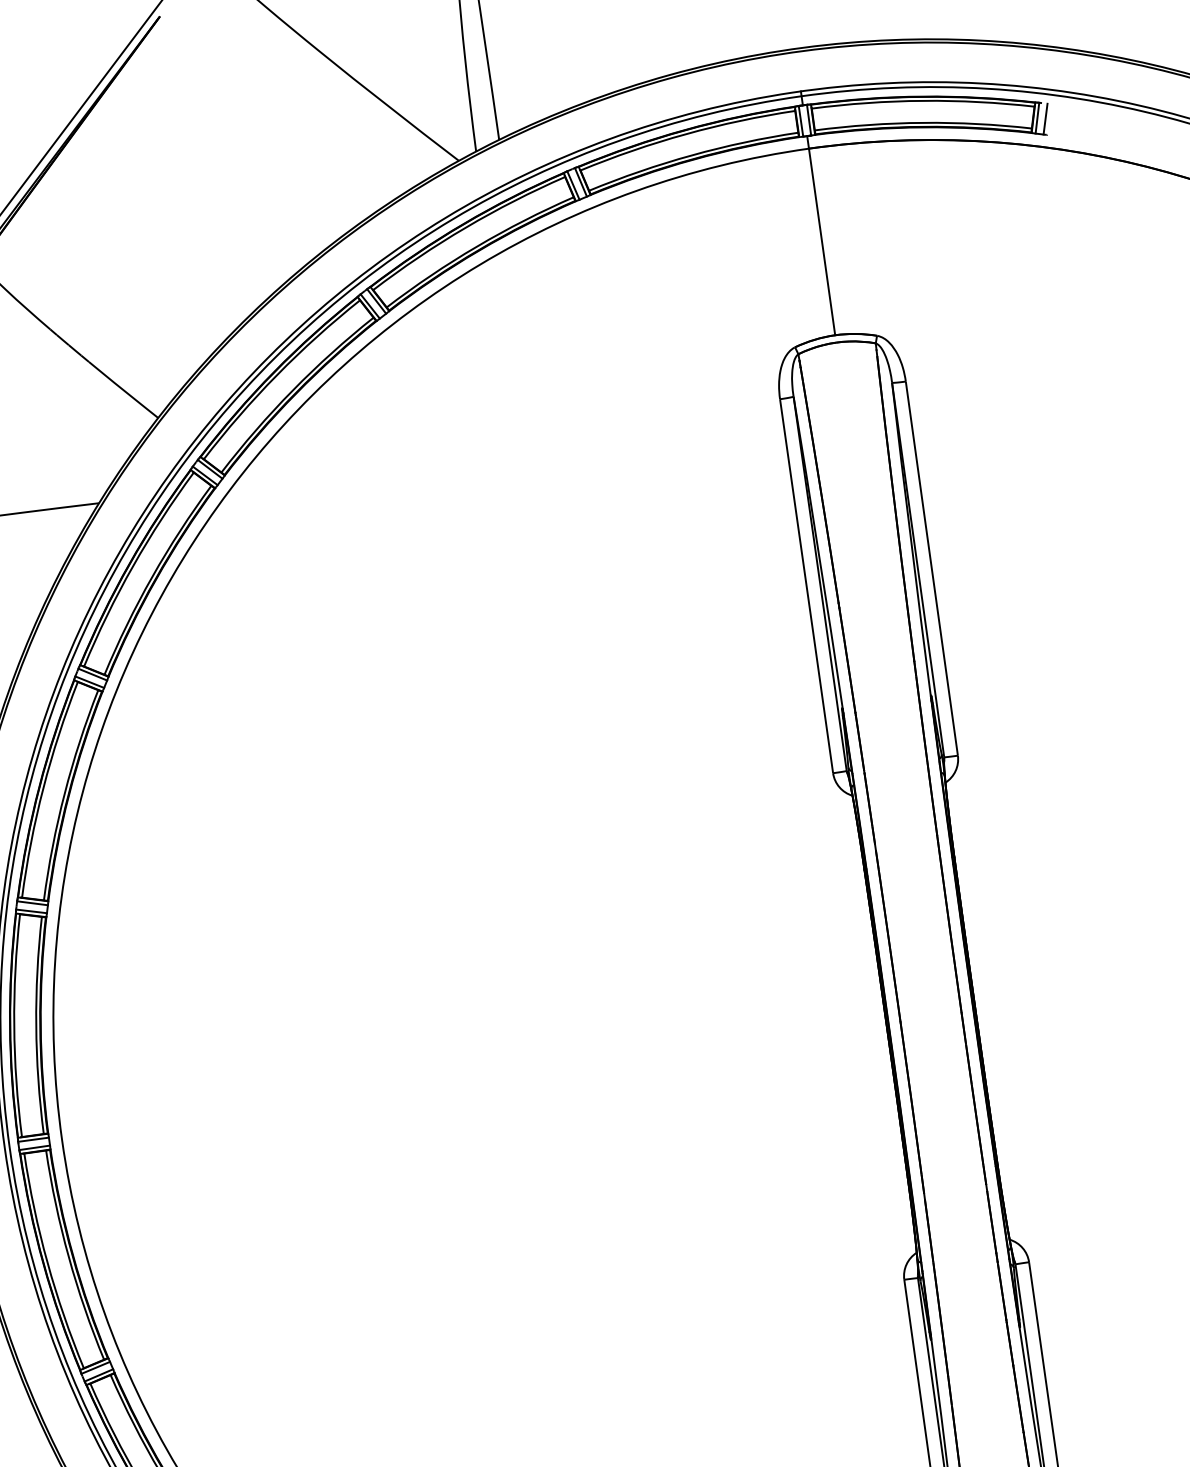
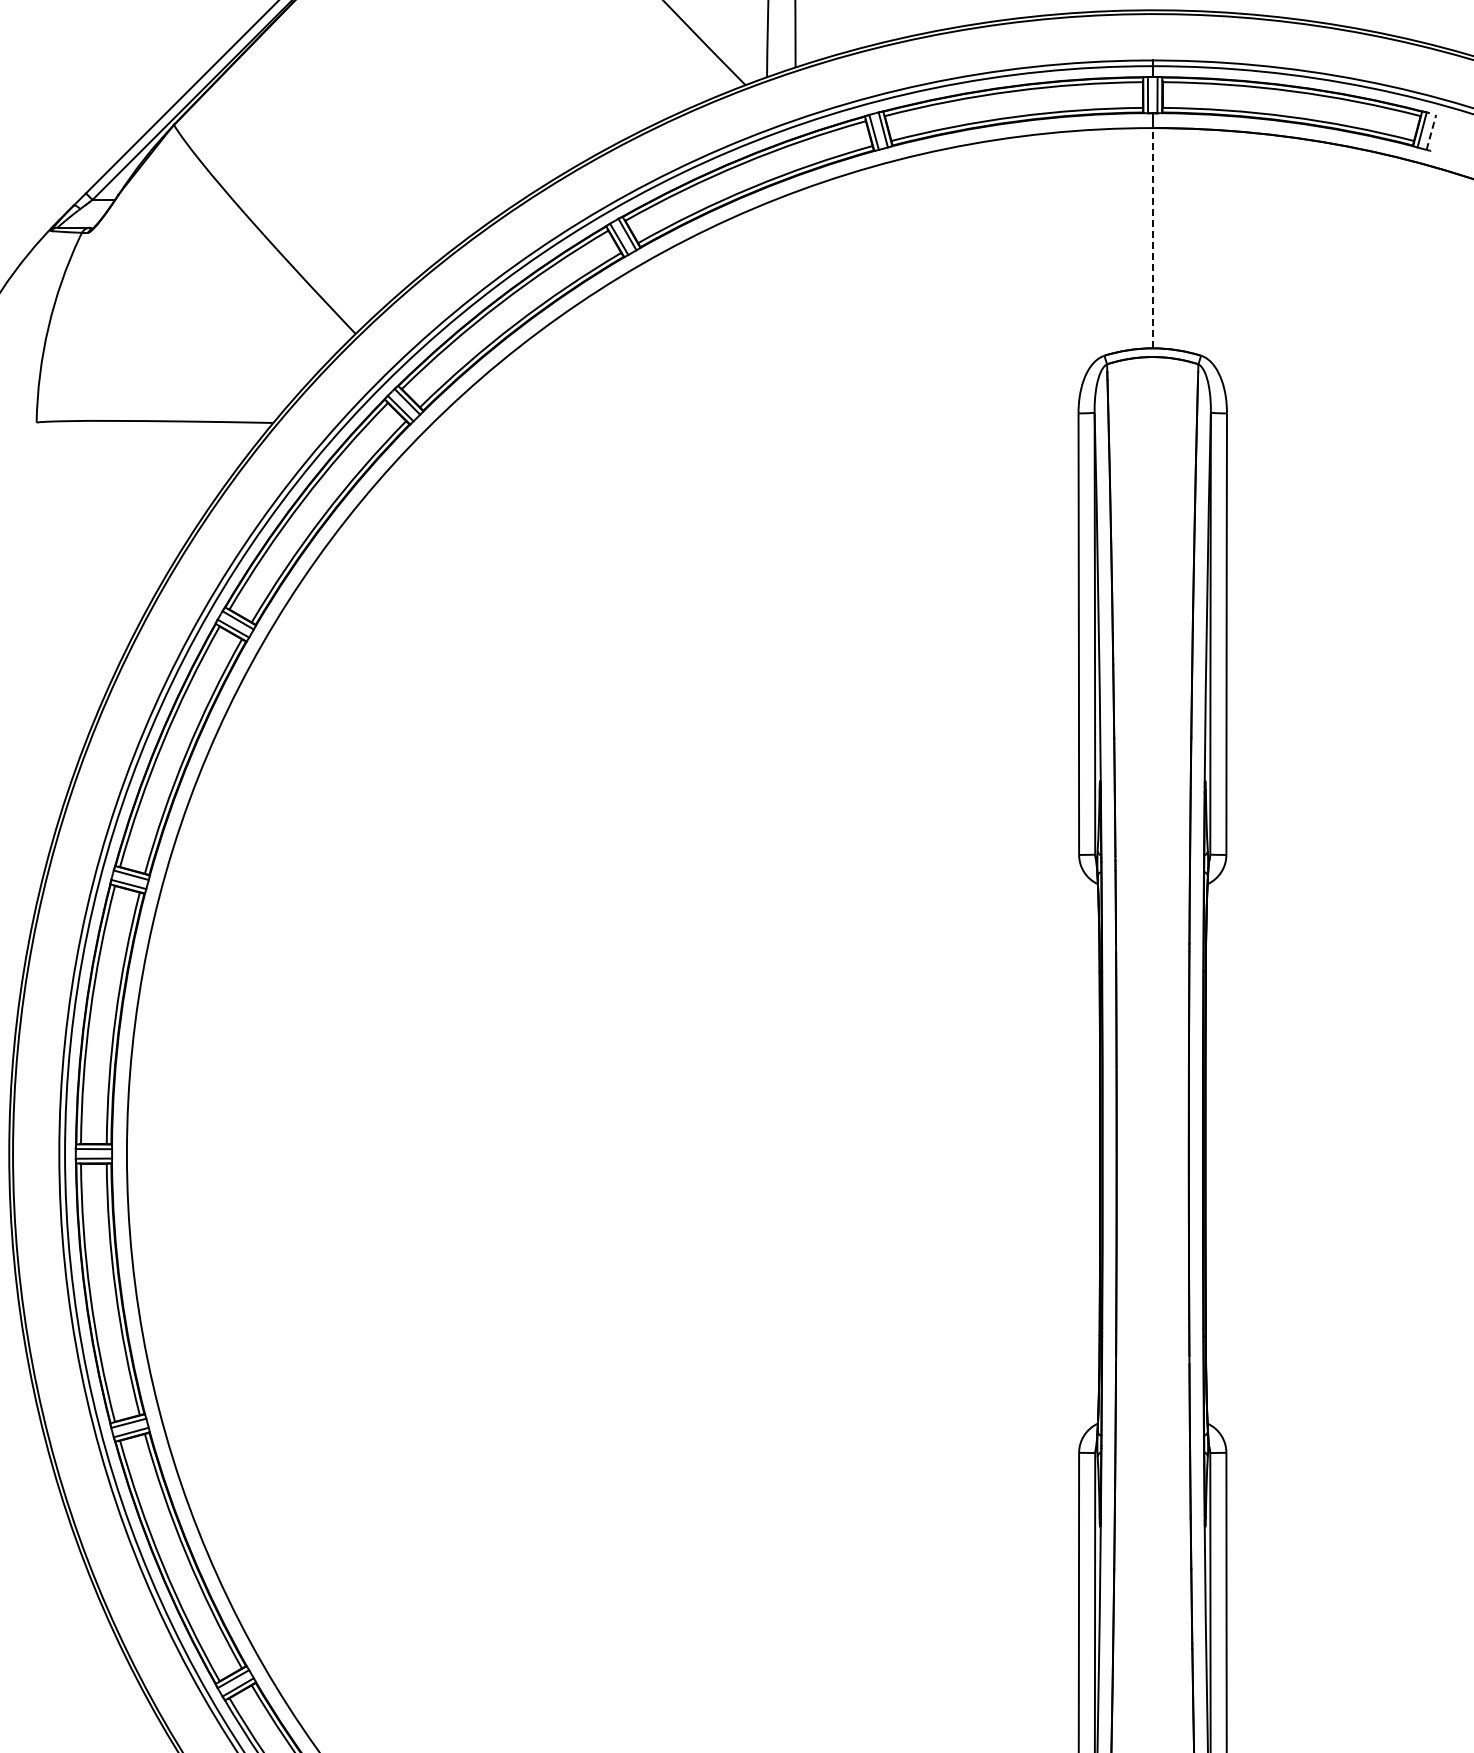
line: (1045, 118) -> (1431, 131), solid -> dashed
line: (821, 241) -> (1152, 237), solid -> dashed

